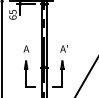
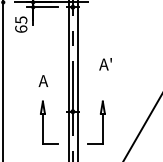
text: (63, 48) -> (104, 63), moved

